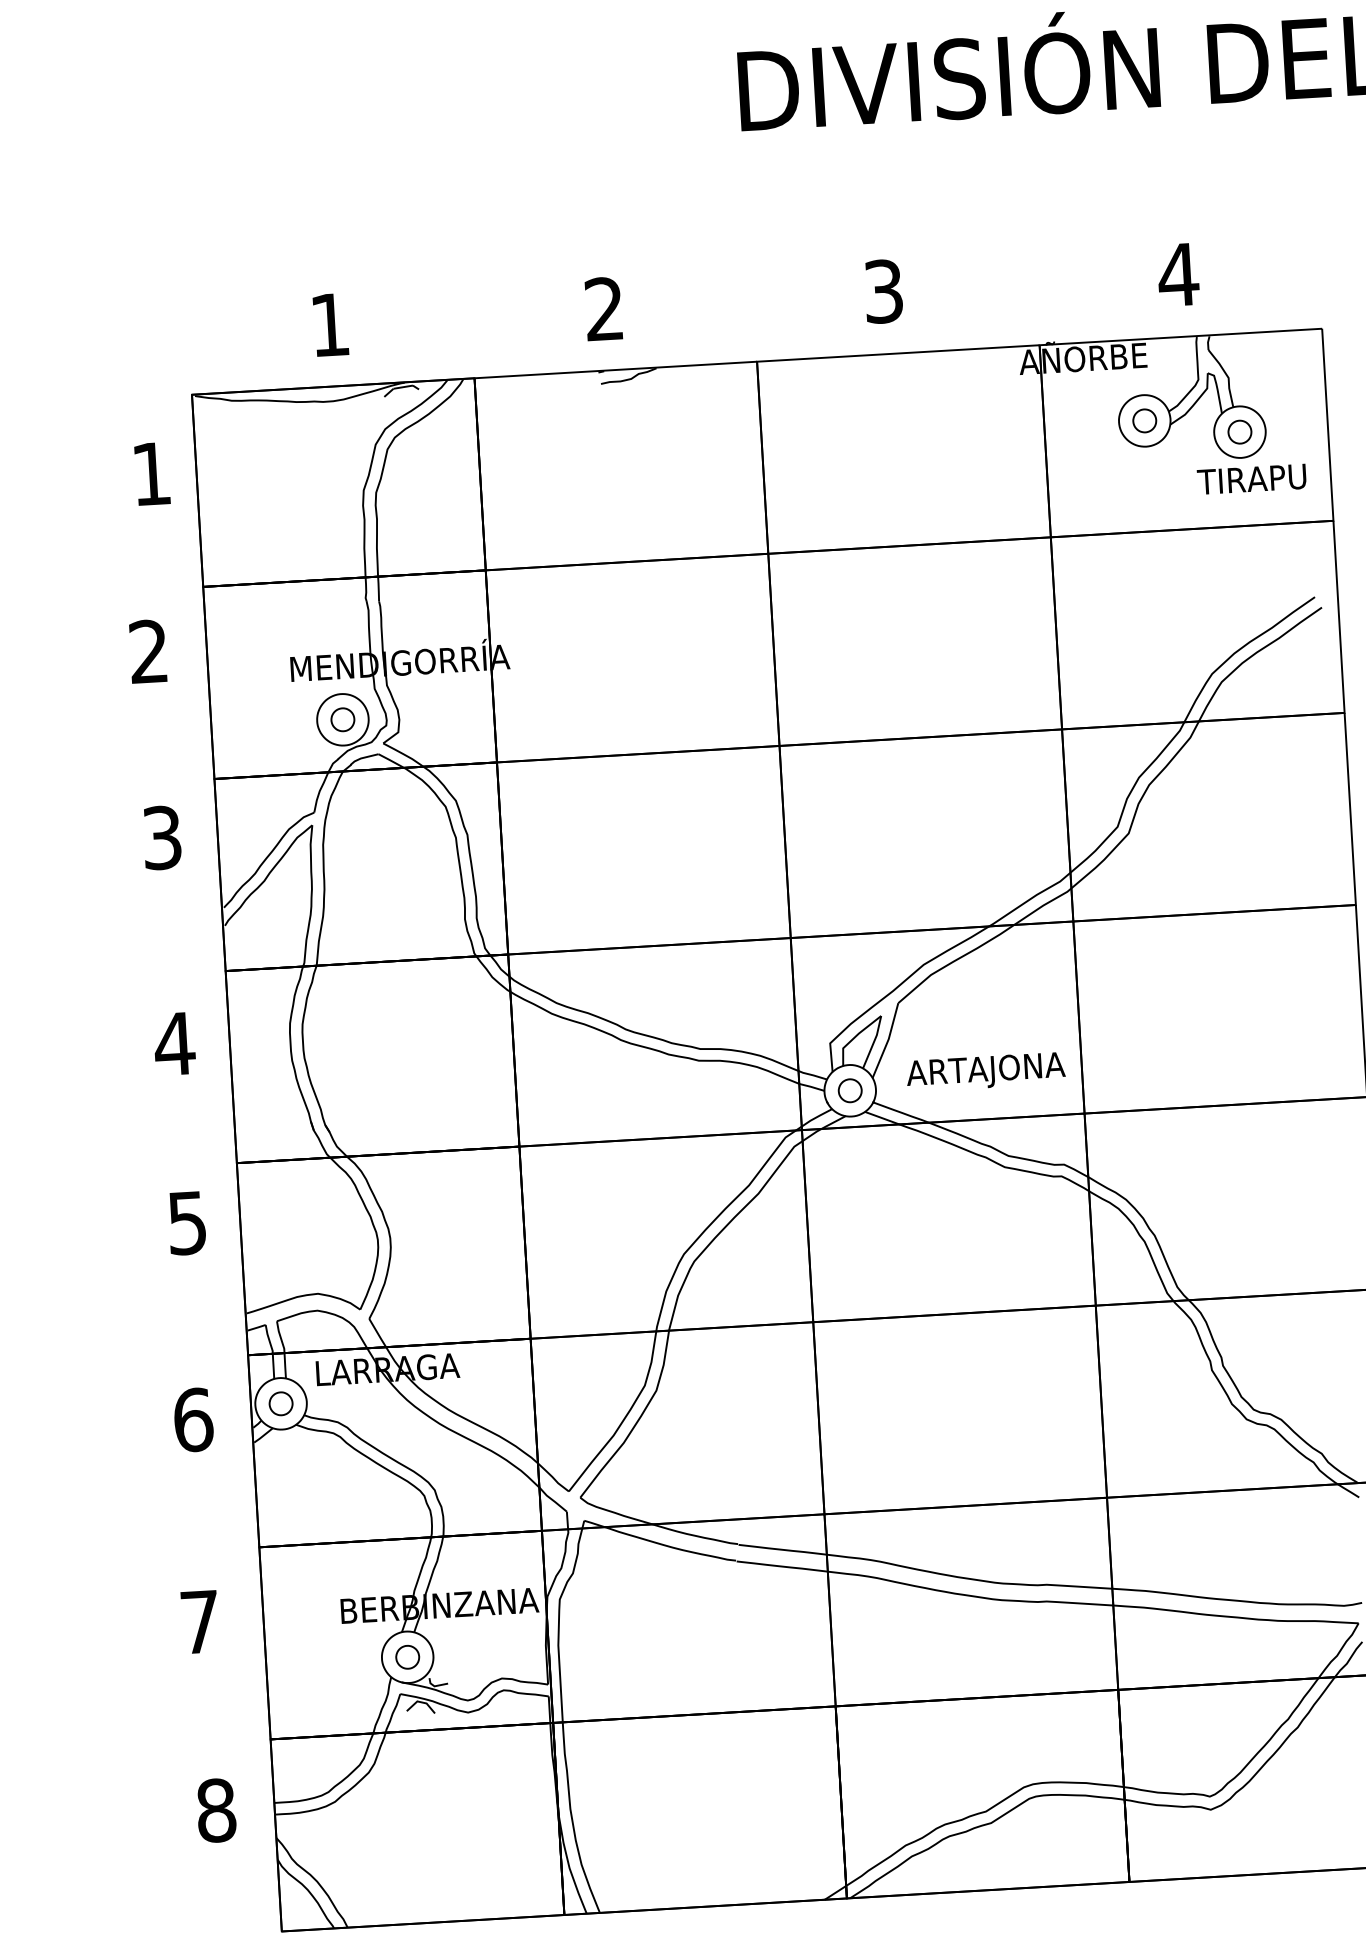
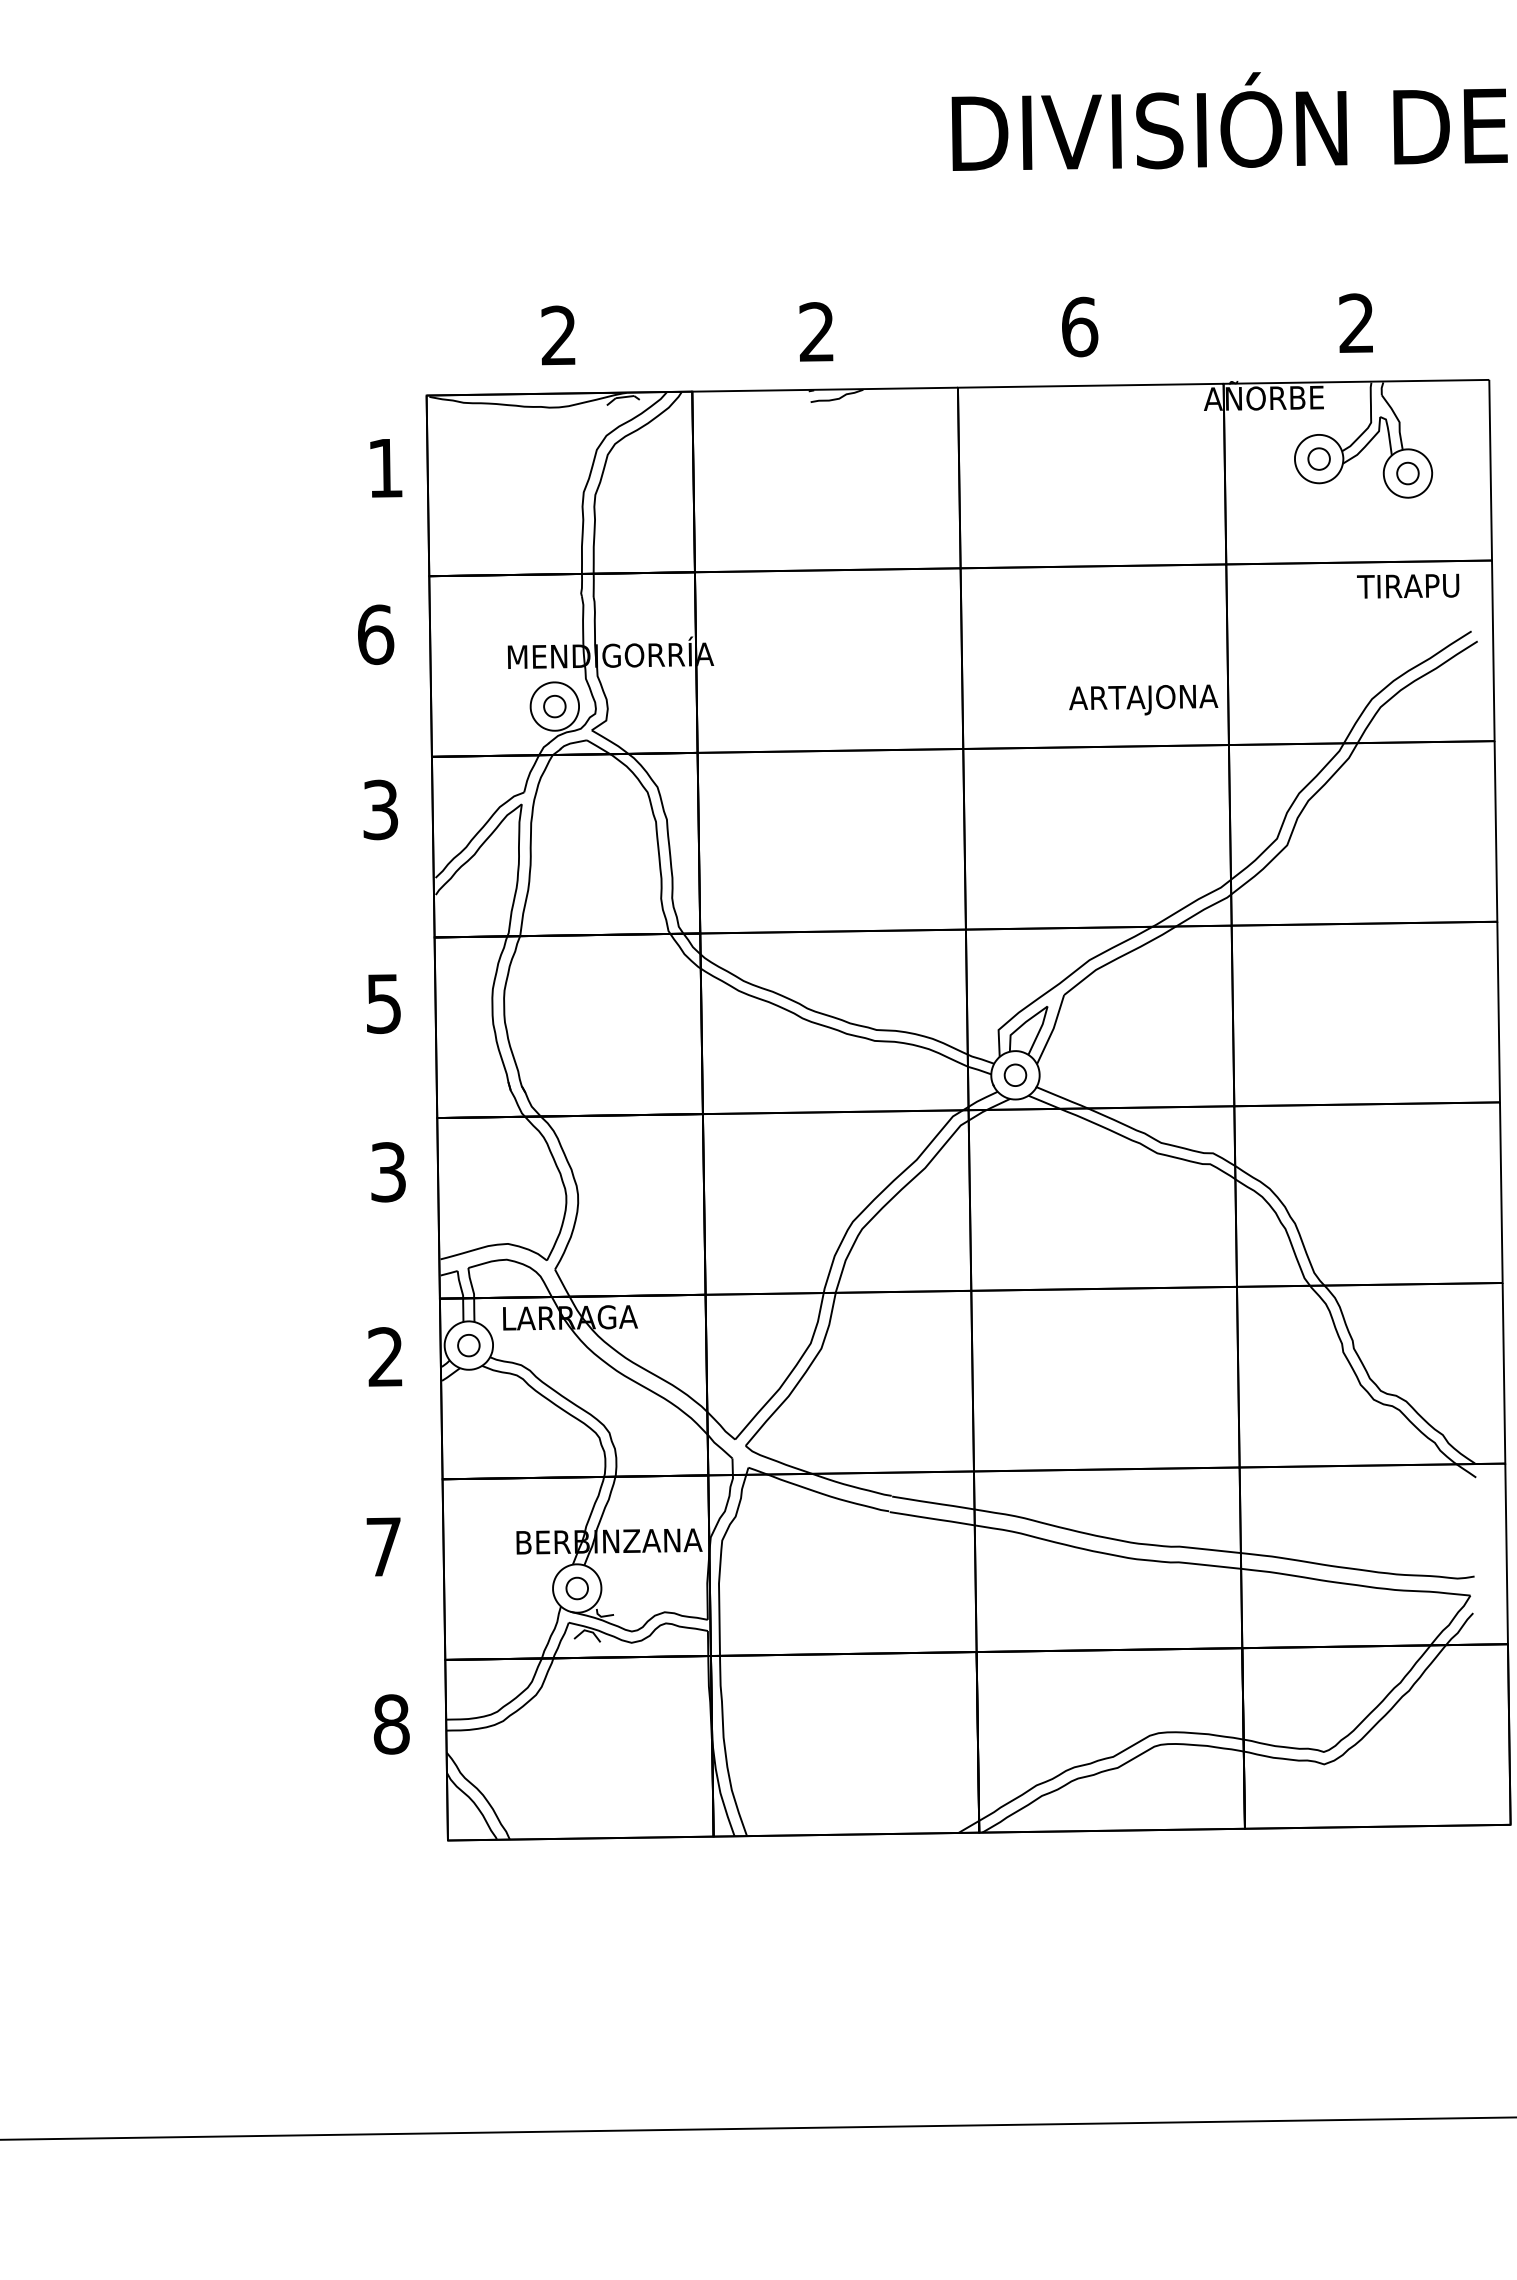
text: (1178, 273) -> (1356, 322), 4 -> 2
text: (884, 290) -> (1080, 326), 3 -> 6
text: (329, 324) -> (558, 335), 1 -> 2
text: (1252, 478) -> (1408, 585), moved
text: (149, 651) -> (376, 634), 2 -> 6
text: (174, 1044) -> (383, 1004), 4 -> 5
text: (985, 1071) -> (1143, 699), moved
text: (187, 1222) -> (388, 1171), 5 -> 3
text: (194, 1420) -> (386, 1357), 6 -> 2

